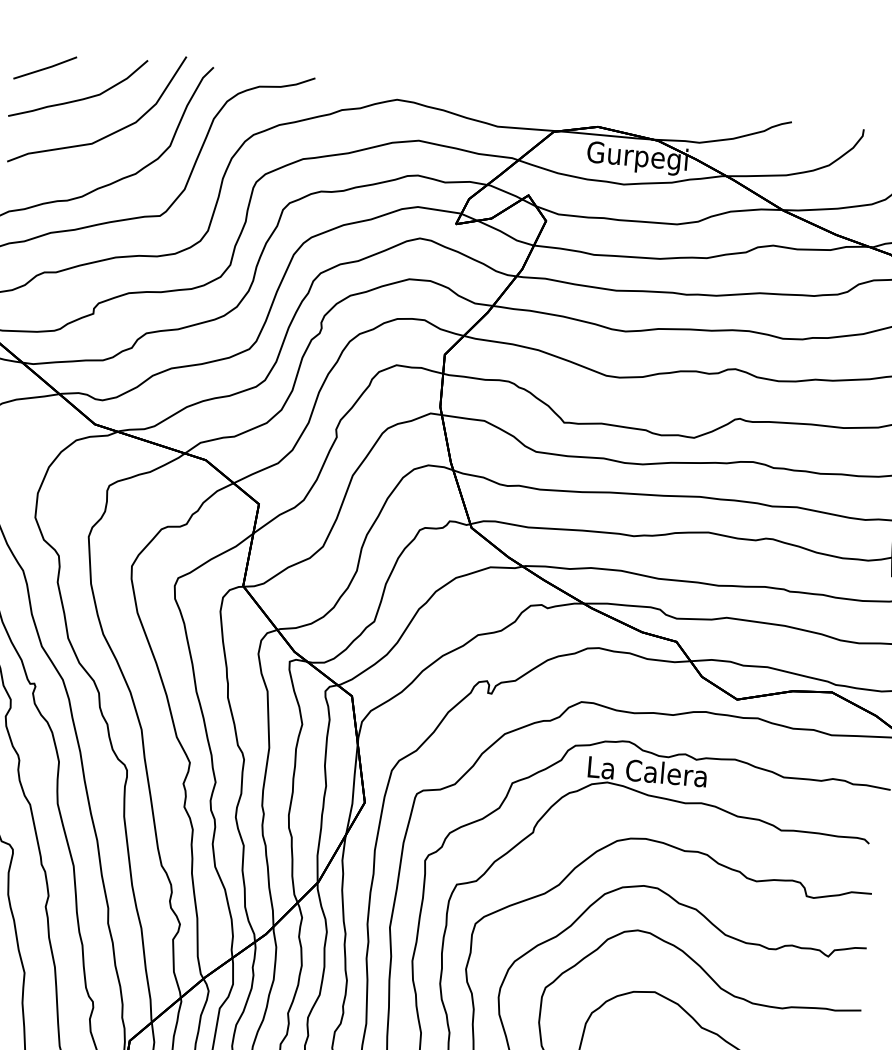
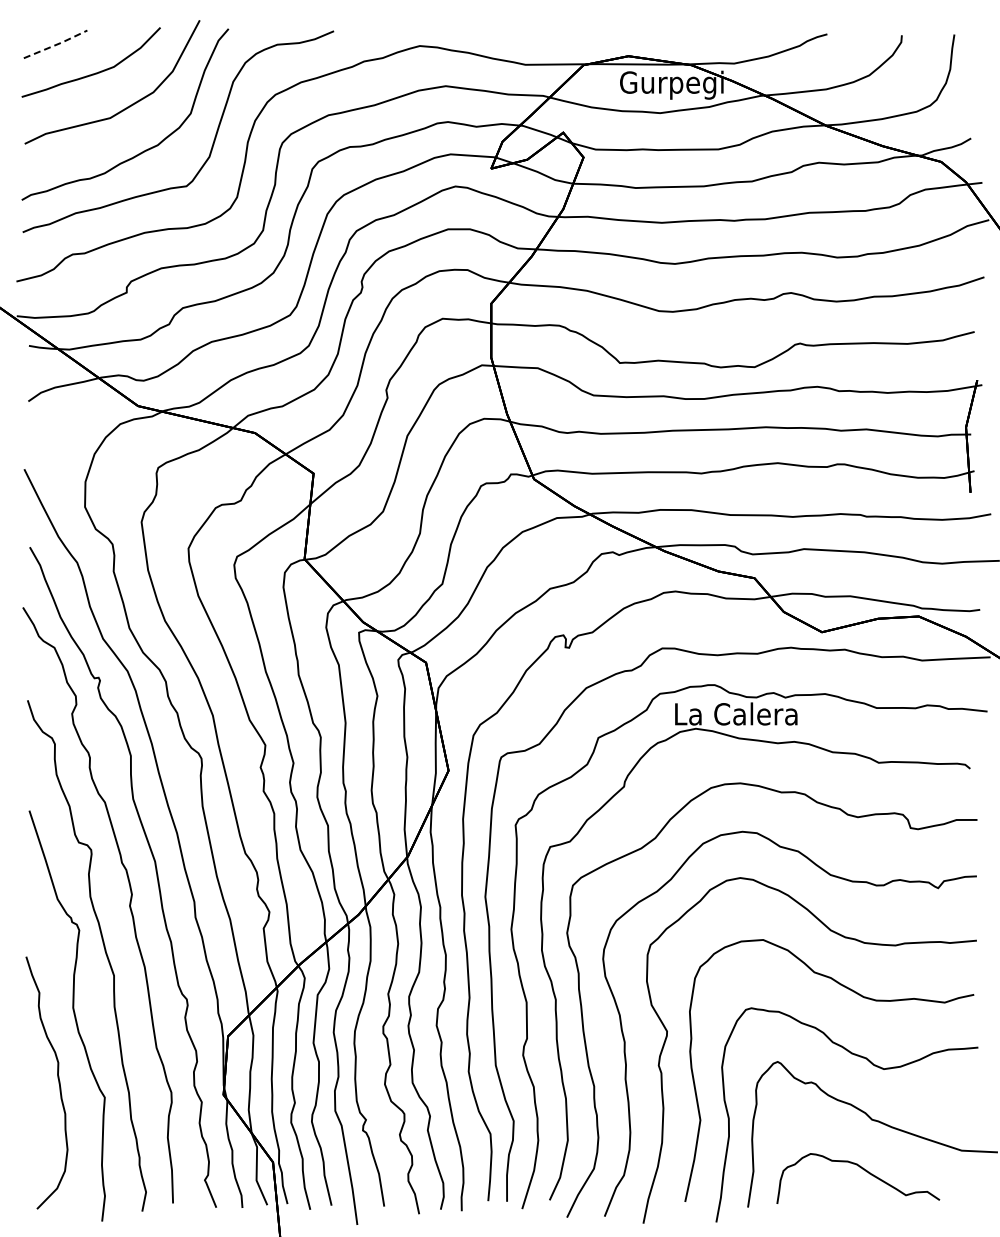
line: (46, 68) -> (56, 44), solid -> dashed

